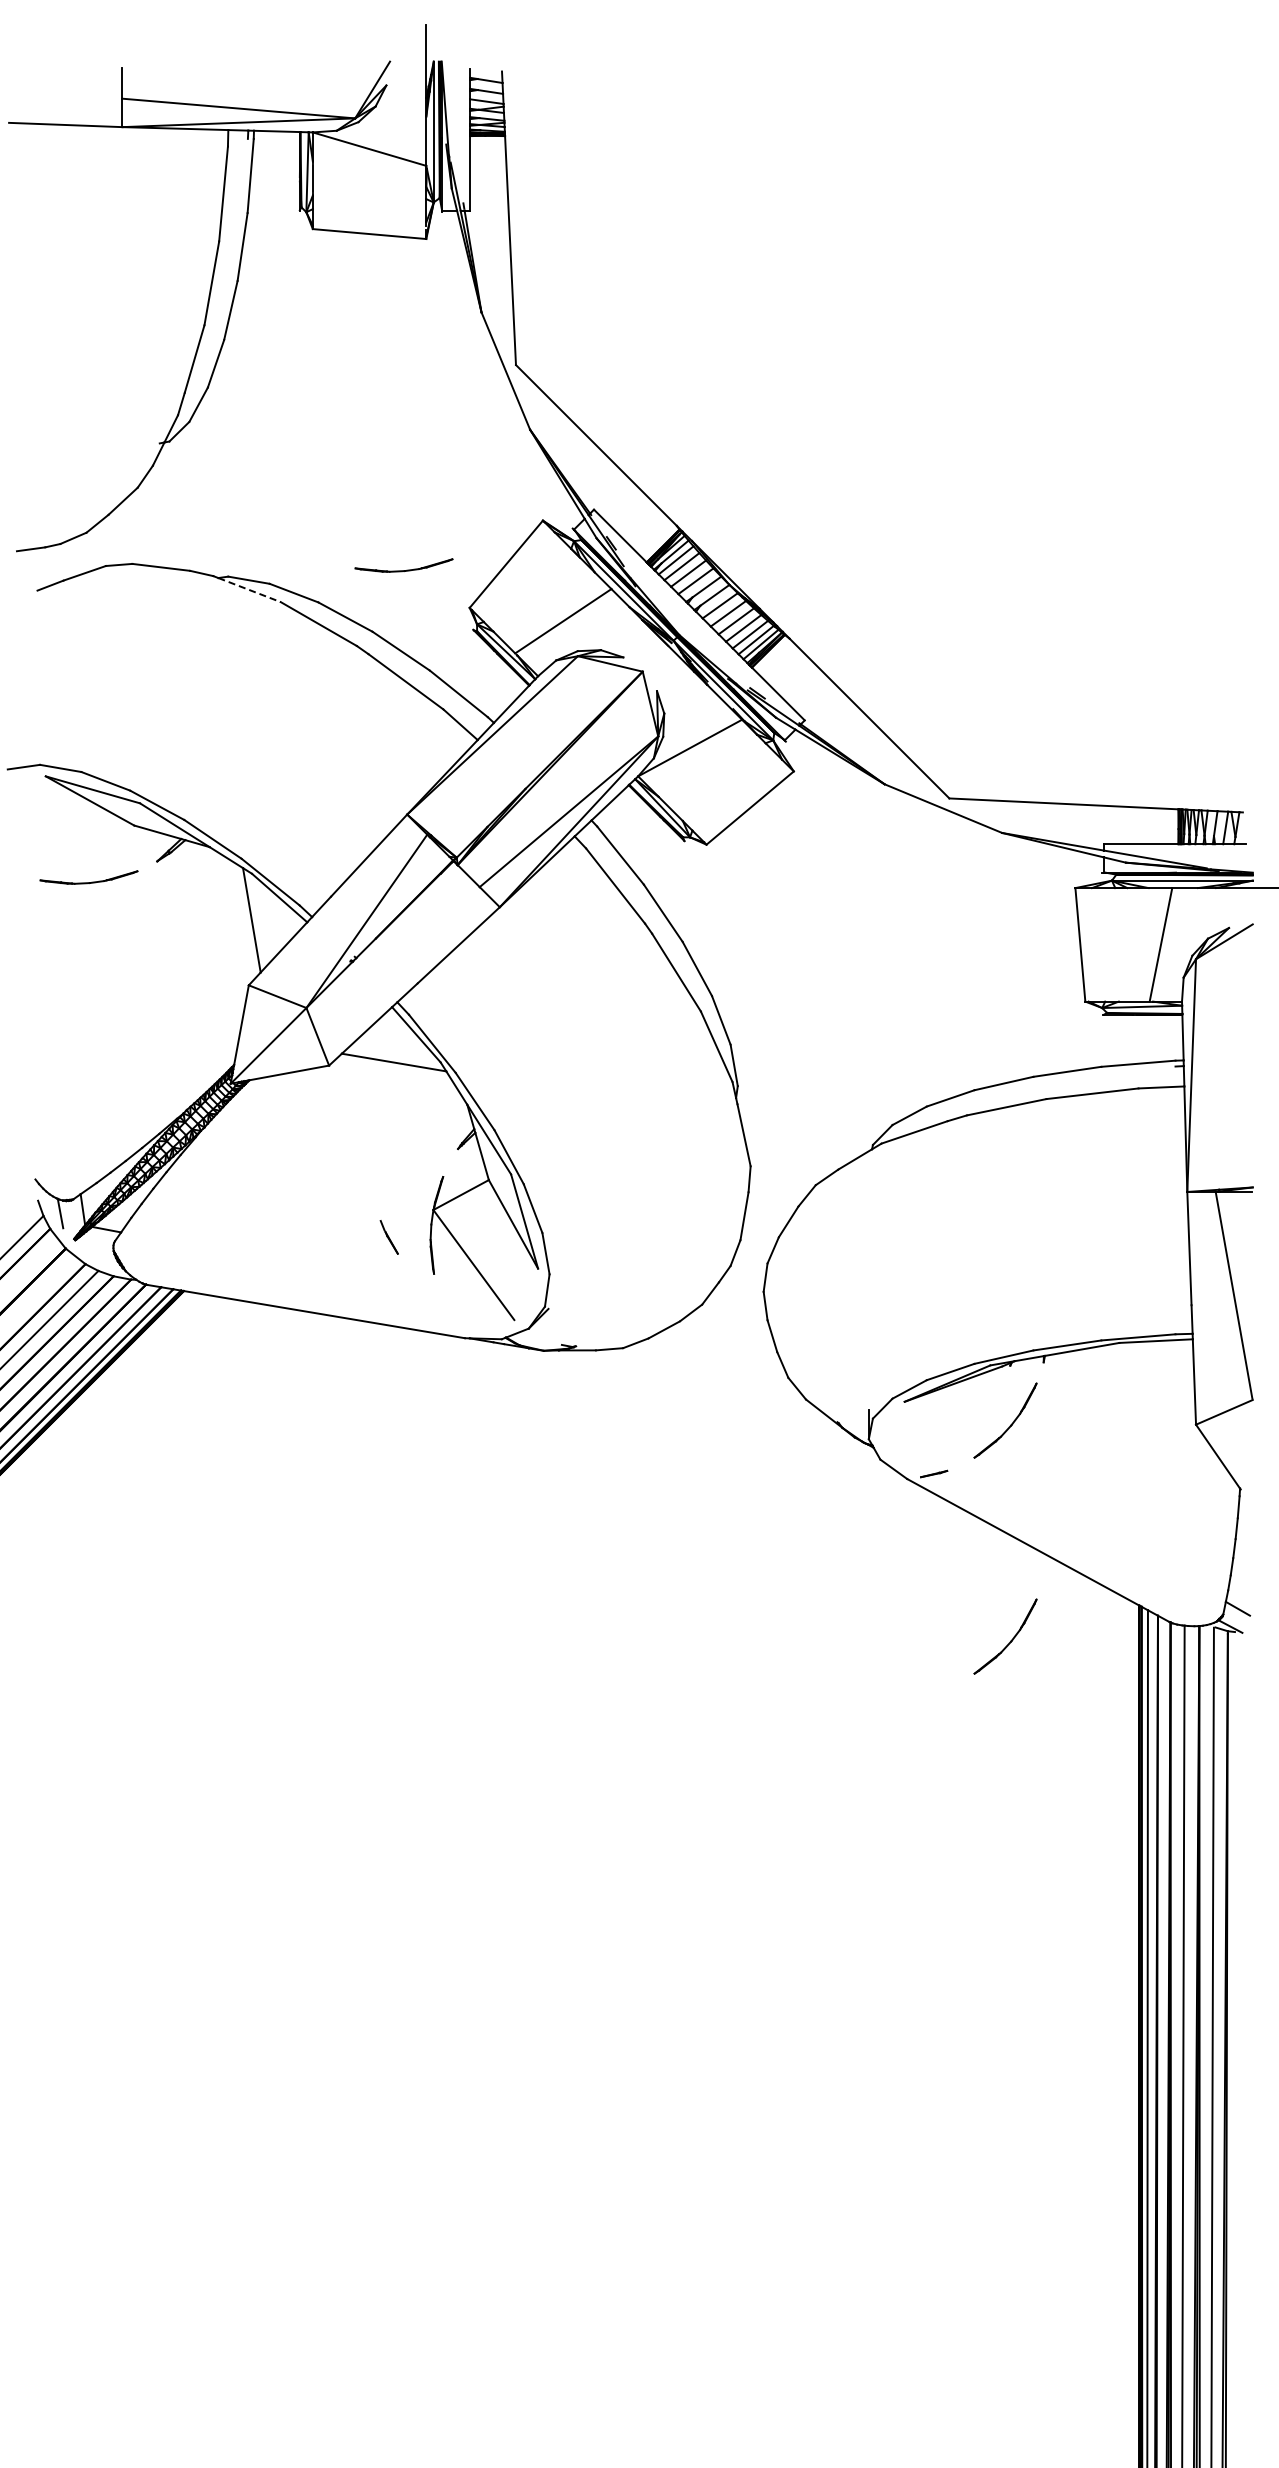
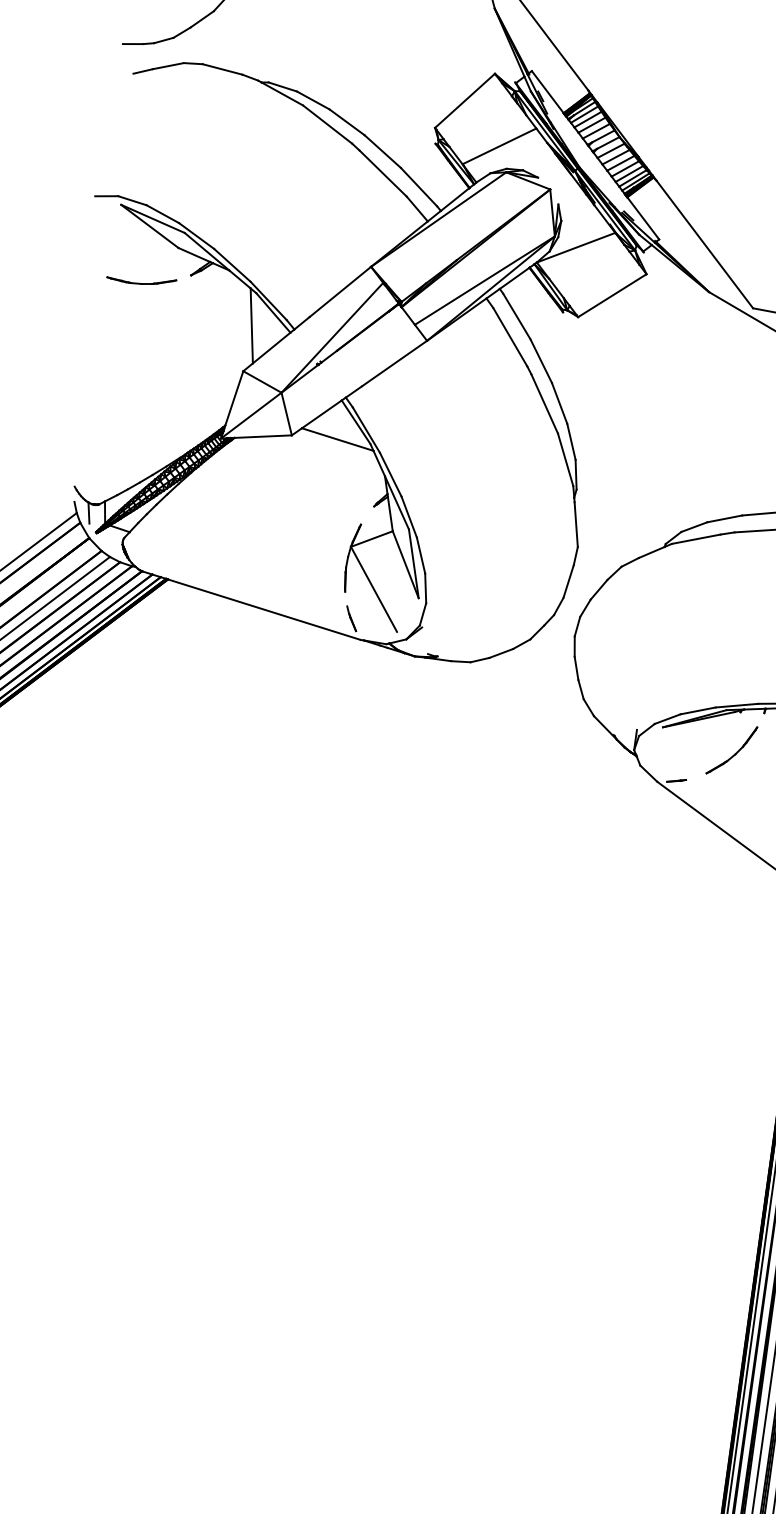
part: (403, 565) -> (392, 91), removed
line: (250, 590) -> (282, 94), dashed -> solid
part: (388, 1237) -> (351, 618), moved
part: (1010, 1640) -> (713, 905), removed

